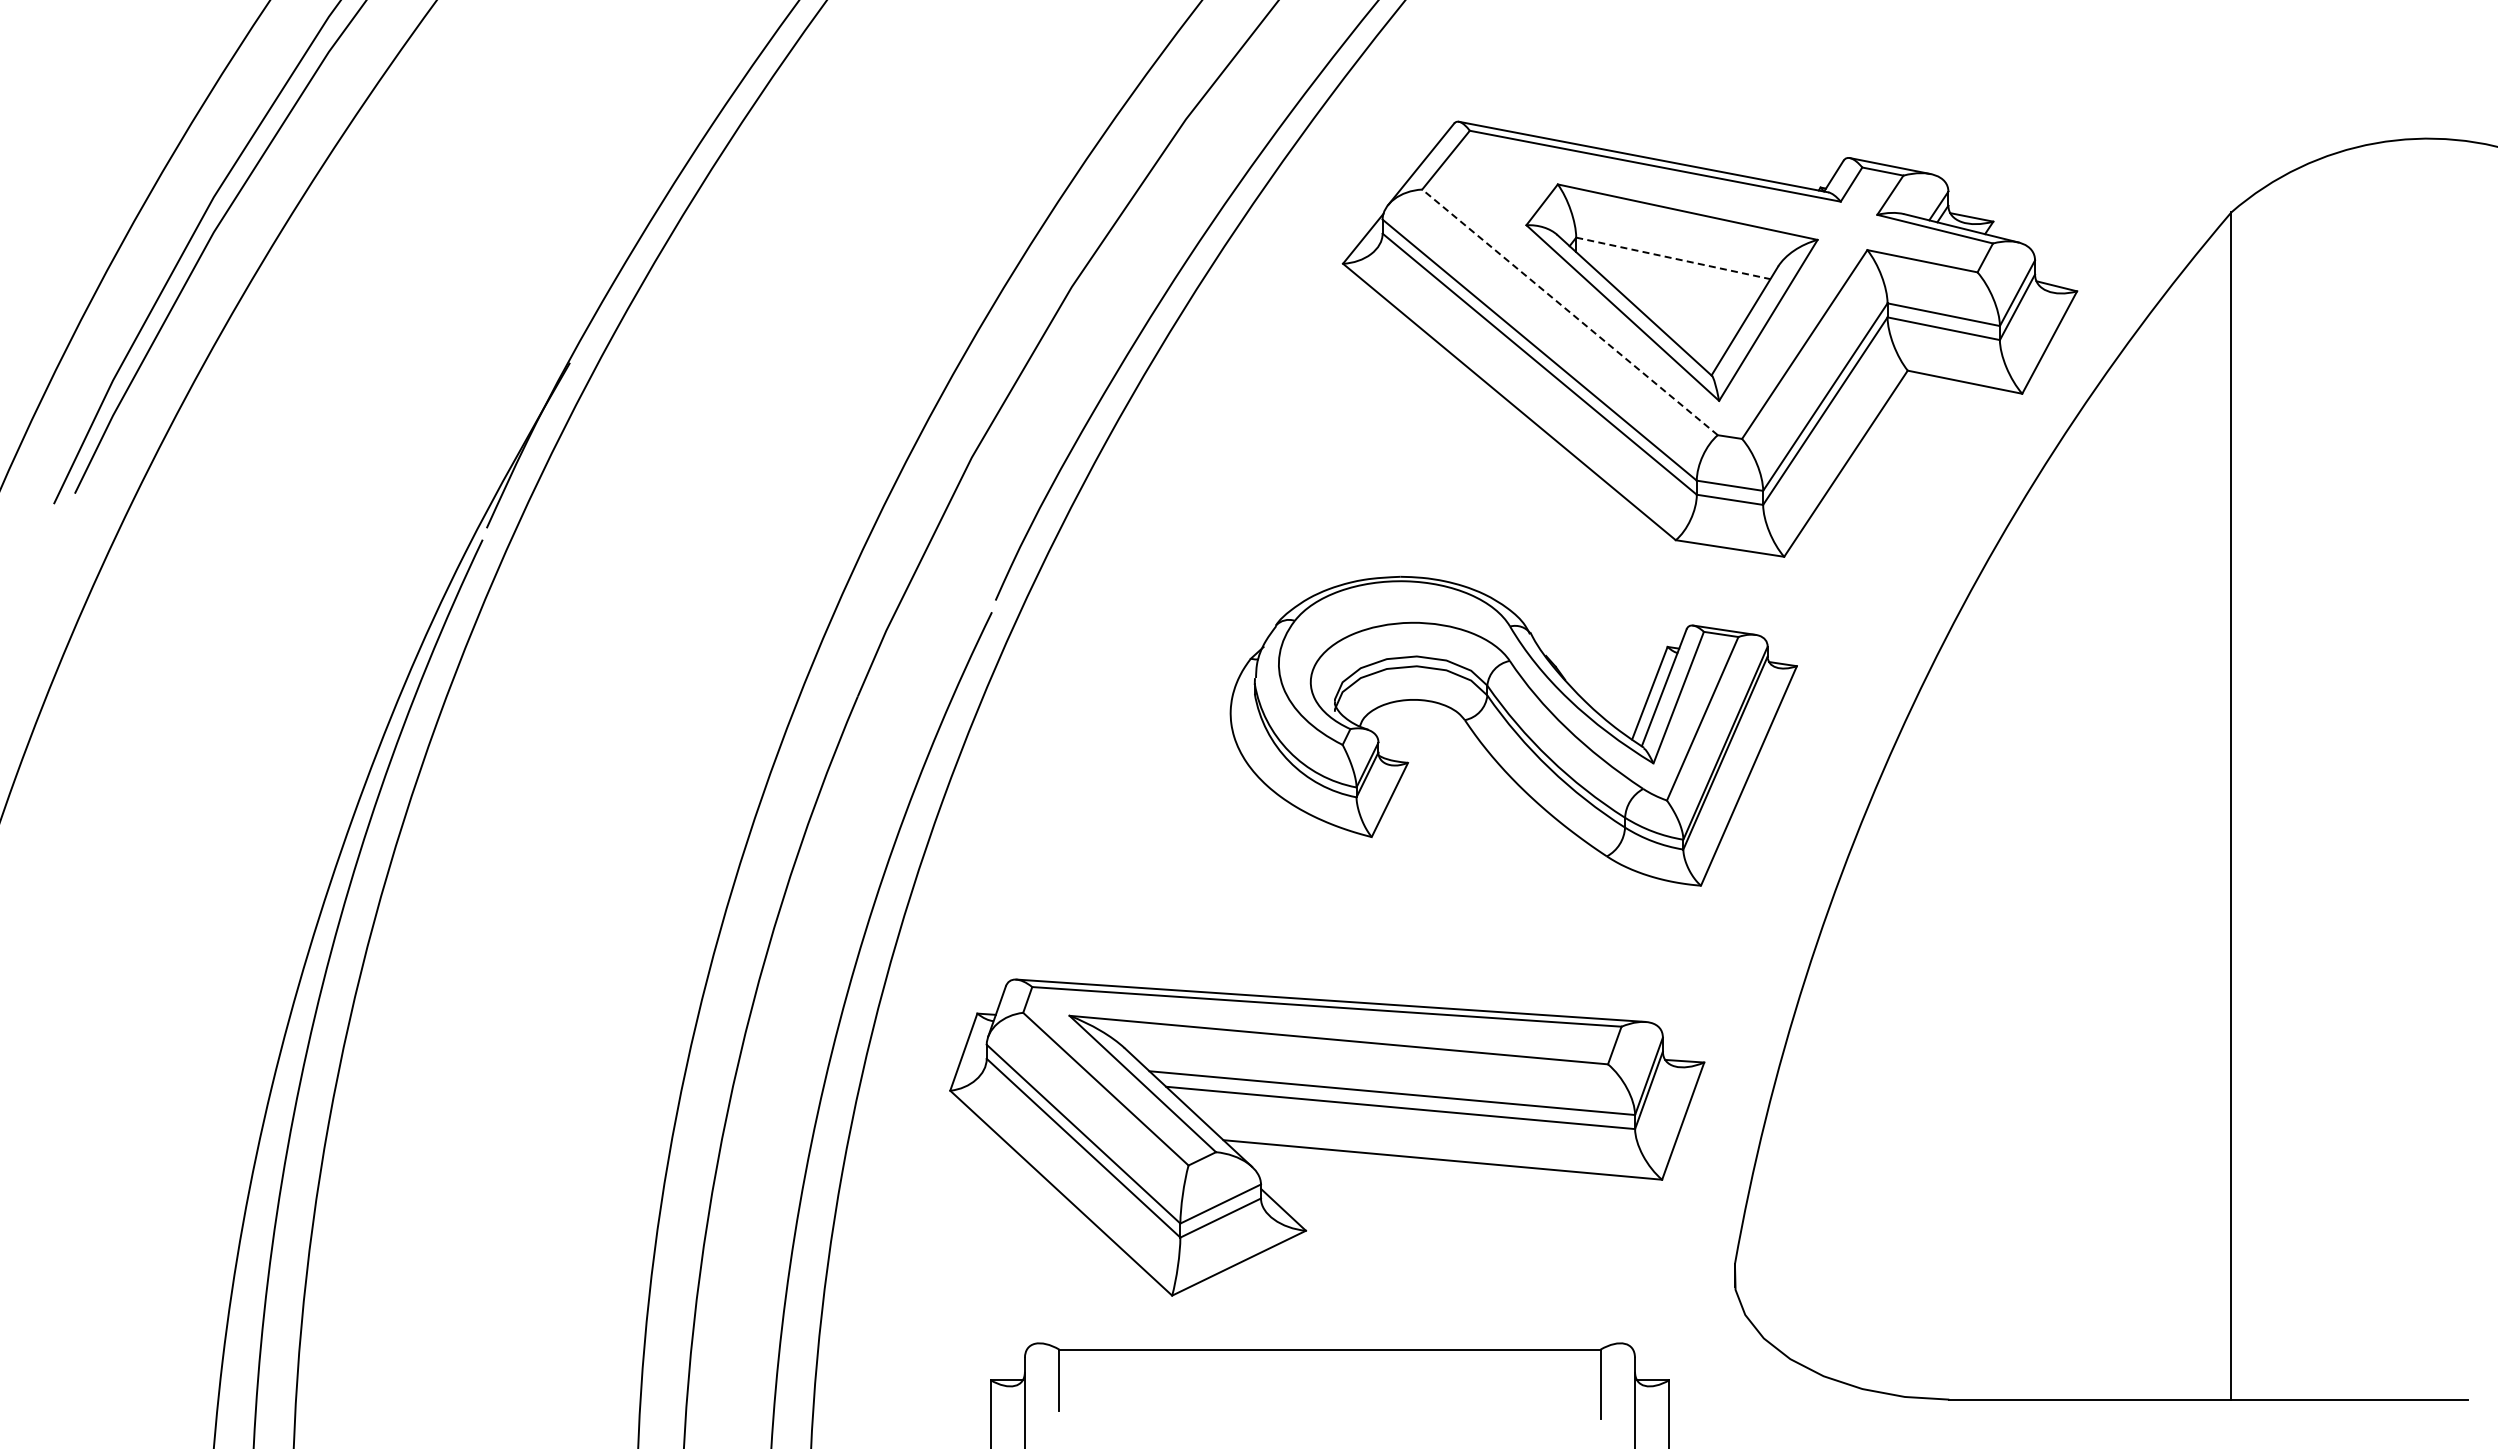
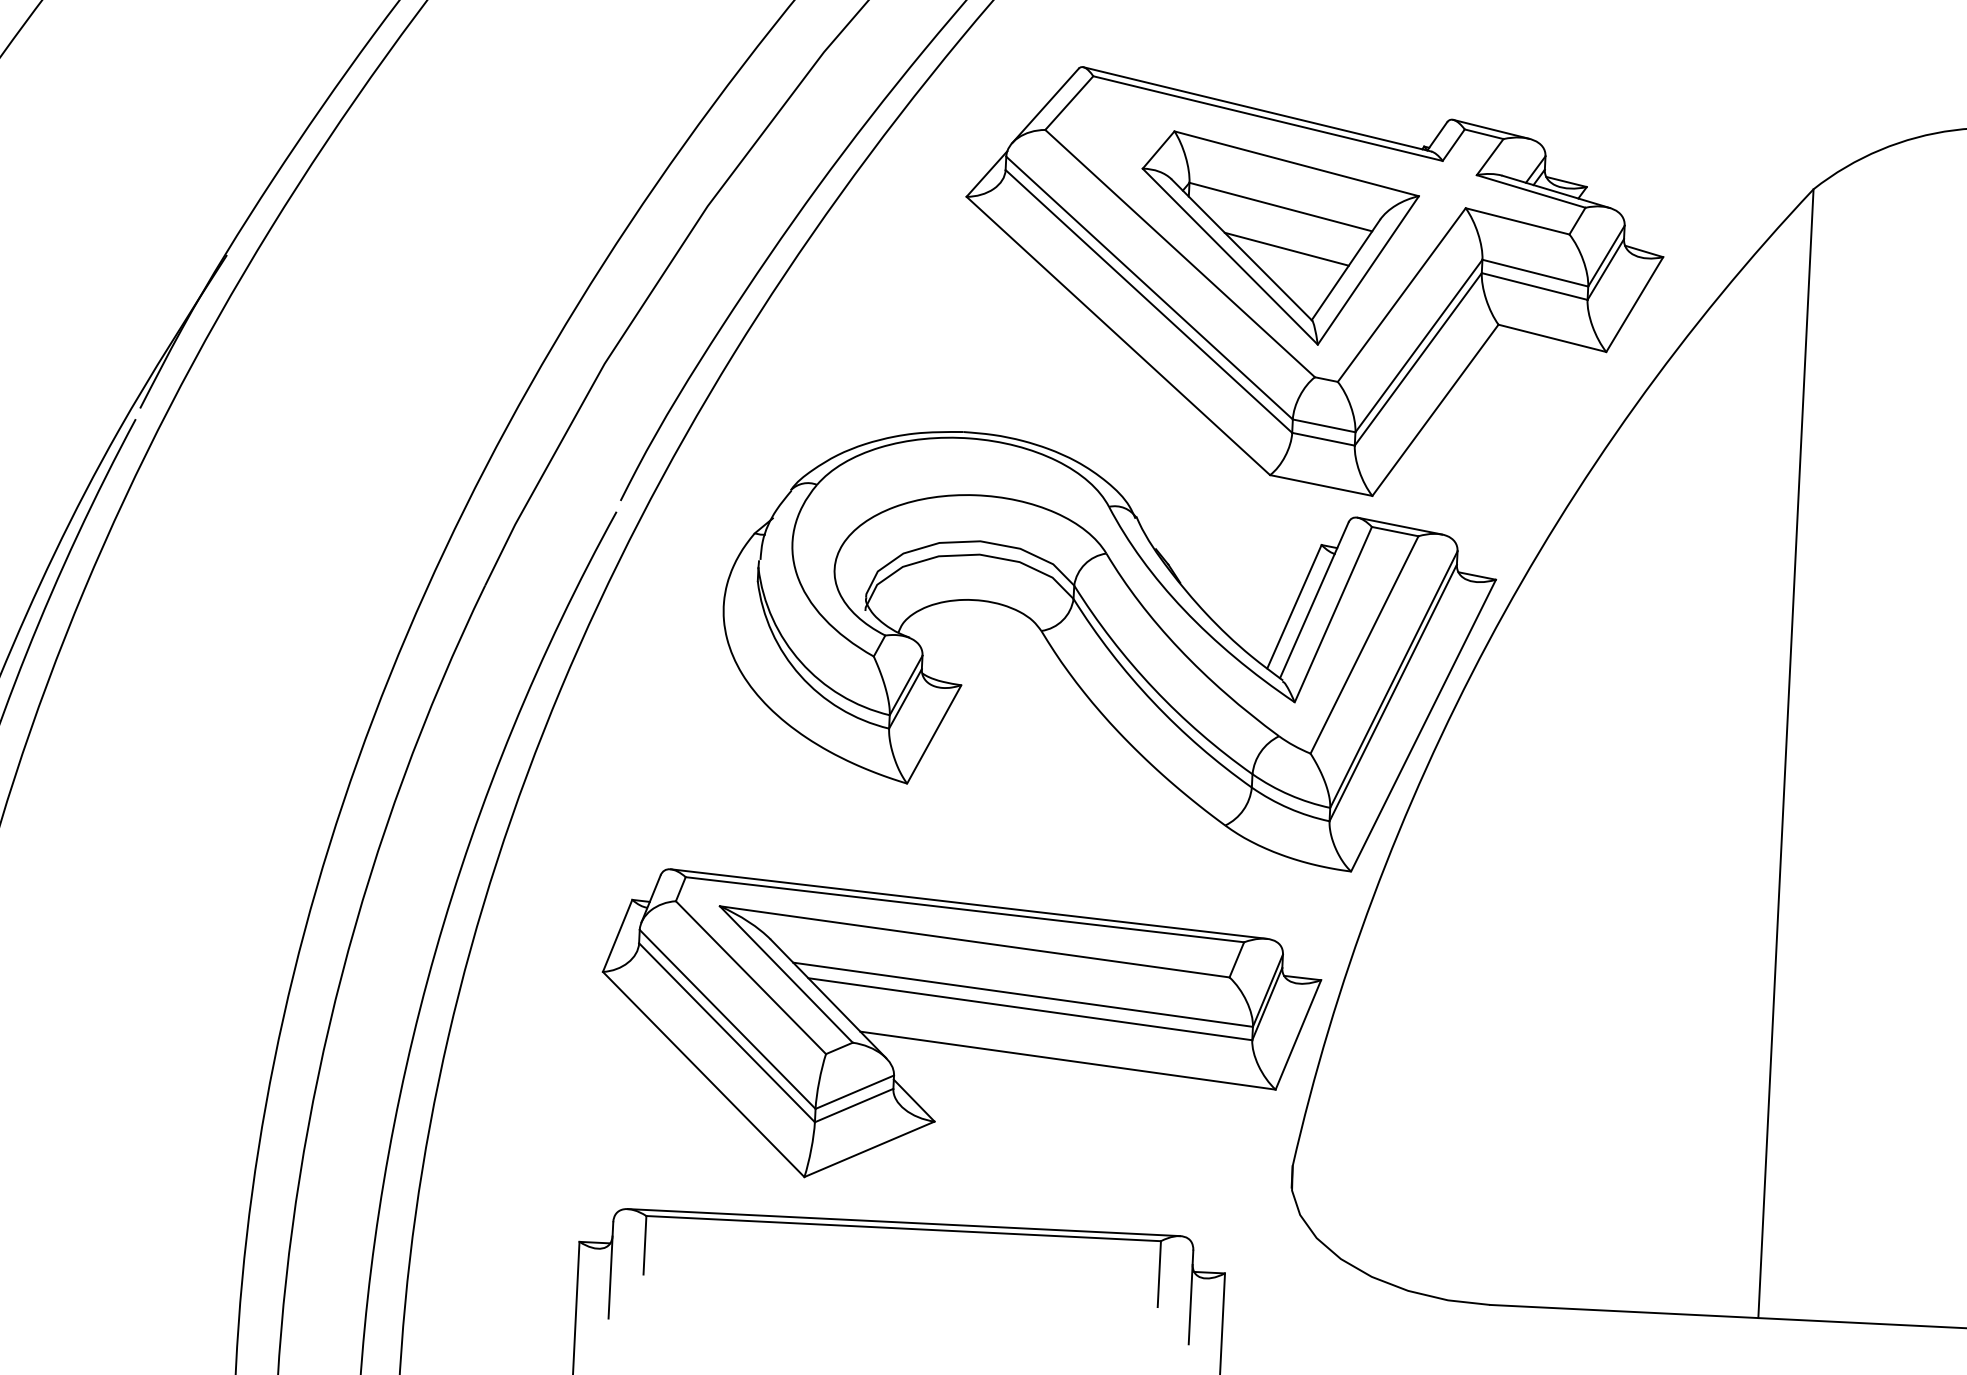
line: (1673, 258) -> (1281, 207), dashed -> solid
line: (1681, 302) -> (1286, 249), added
line: (1569, 312) -> (1179, 253), dashed -> solid
part: (1513, 730) -> (1106, 648), size x1.43
part: (1327, 1137) -> (959, 1033), moved
line: (1329, 1343) -> (903, 1222), added

